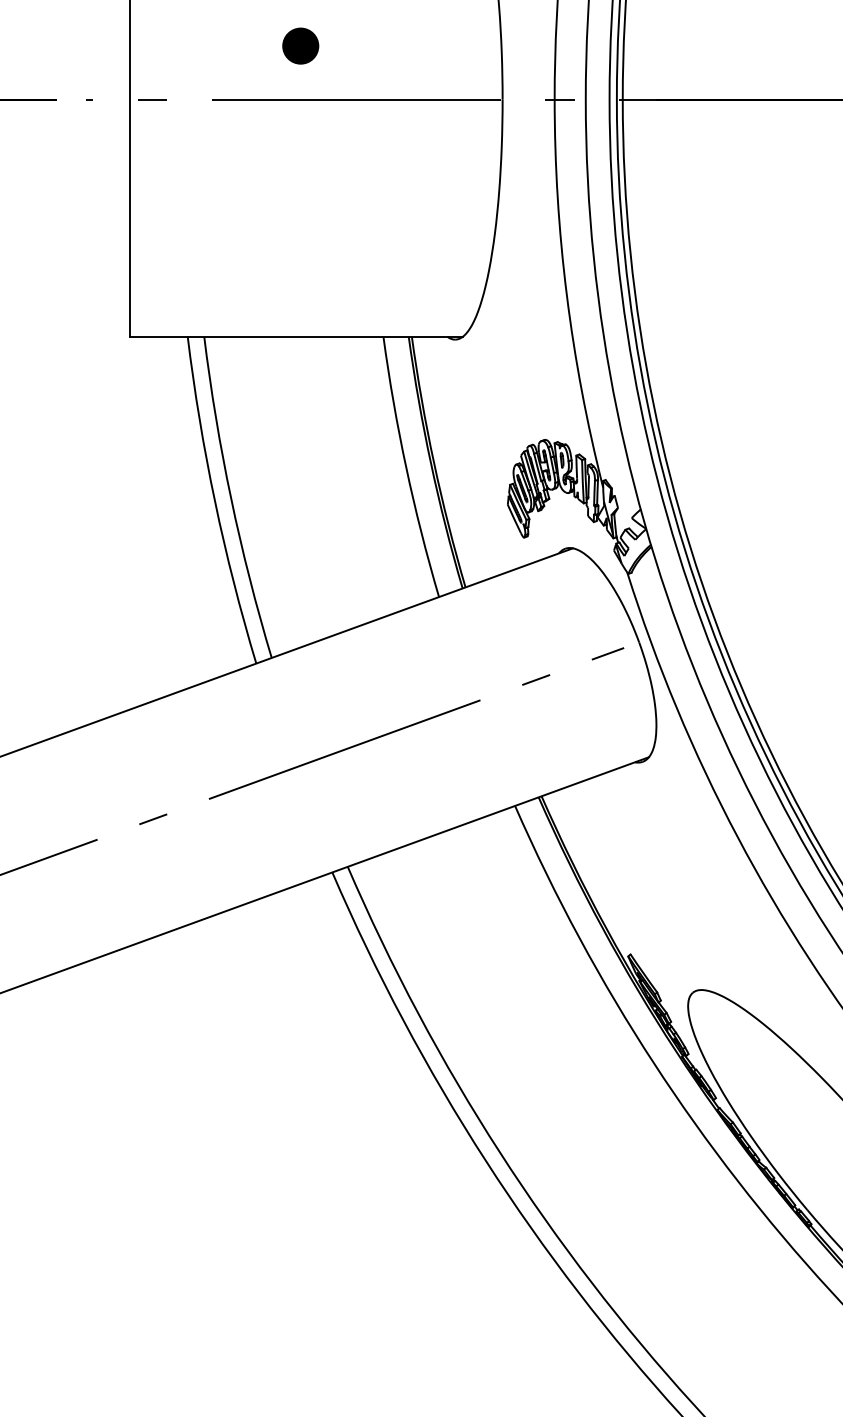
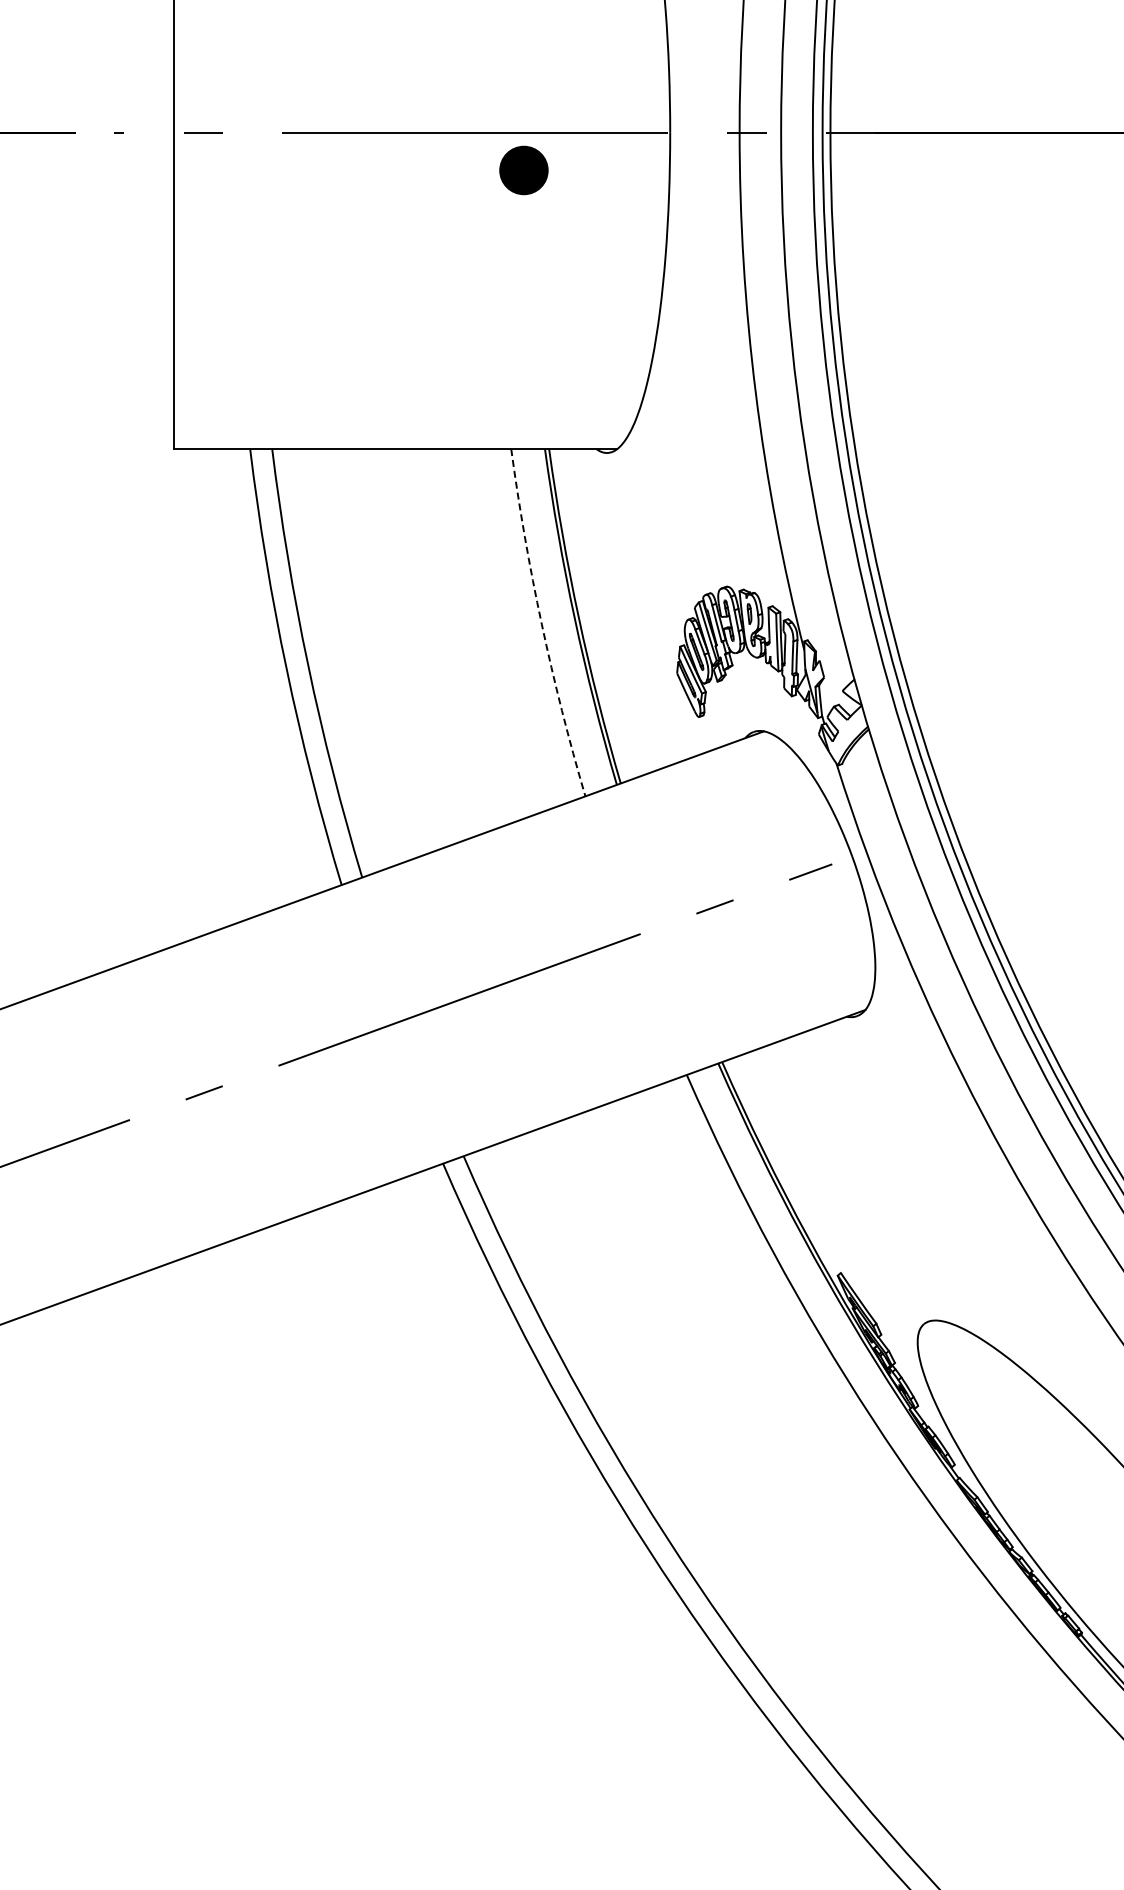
part: (300, 46) -> (523, 170), moved
arc: (406, 468) -> (541, 624), solid -> dashed

